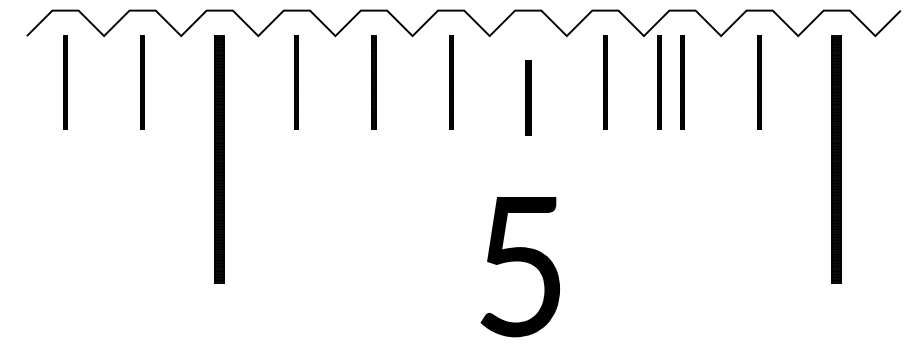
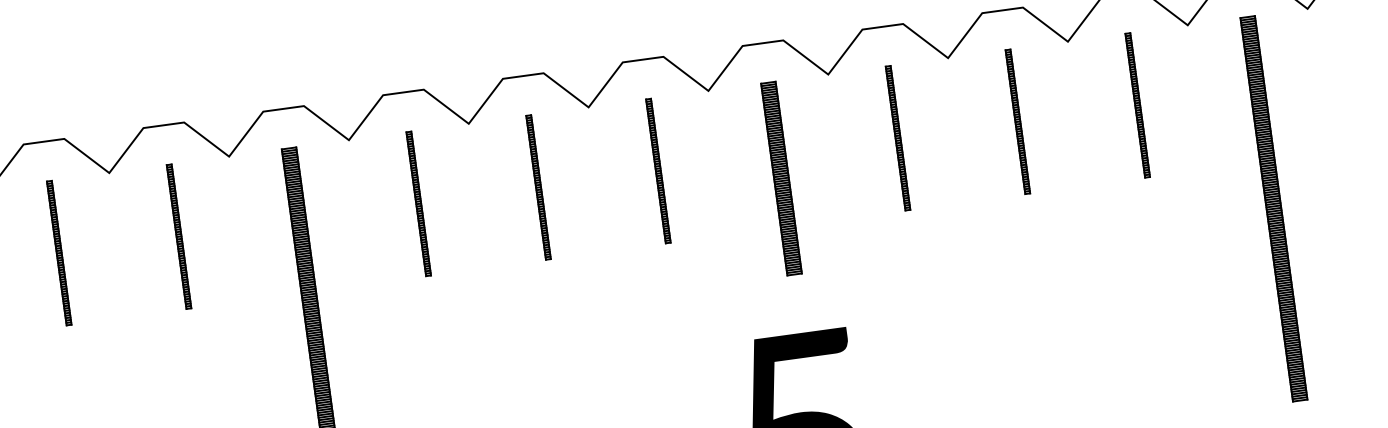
line: (659, 82) -> (982, 126), removed
part: (528, 97) -> (781, 178), size x1.67

